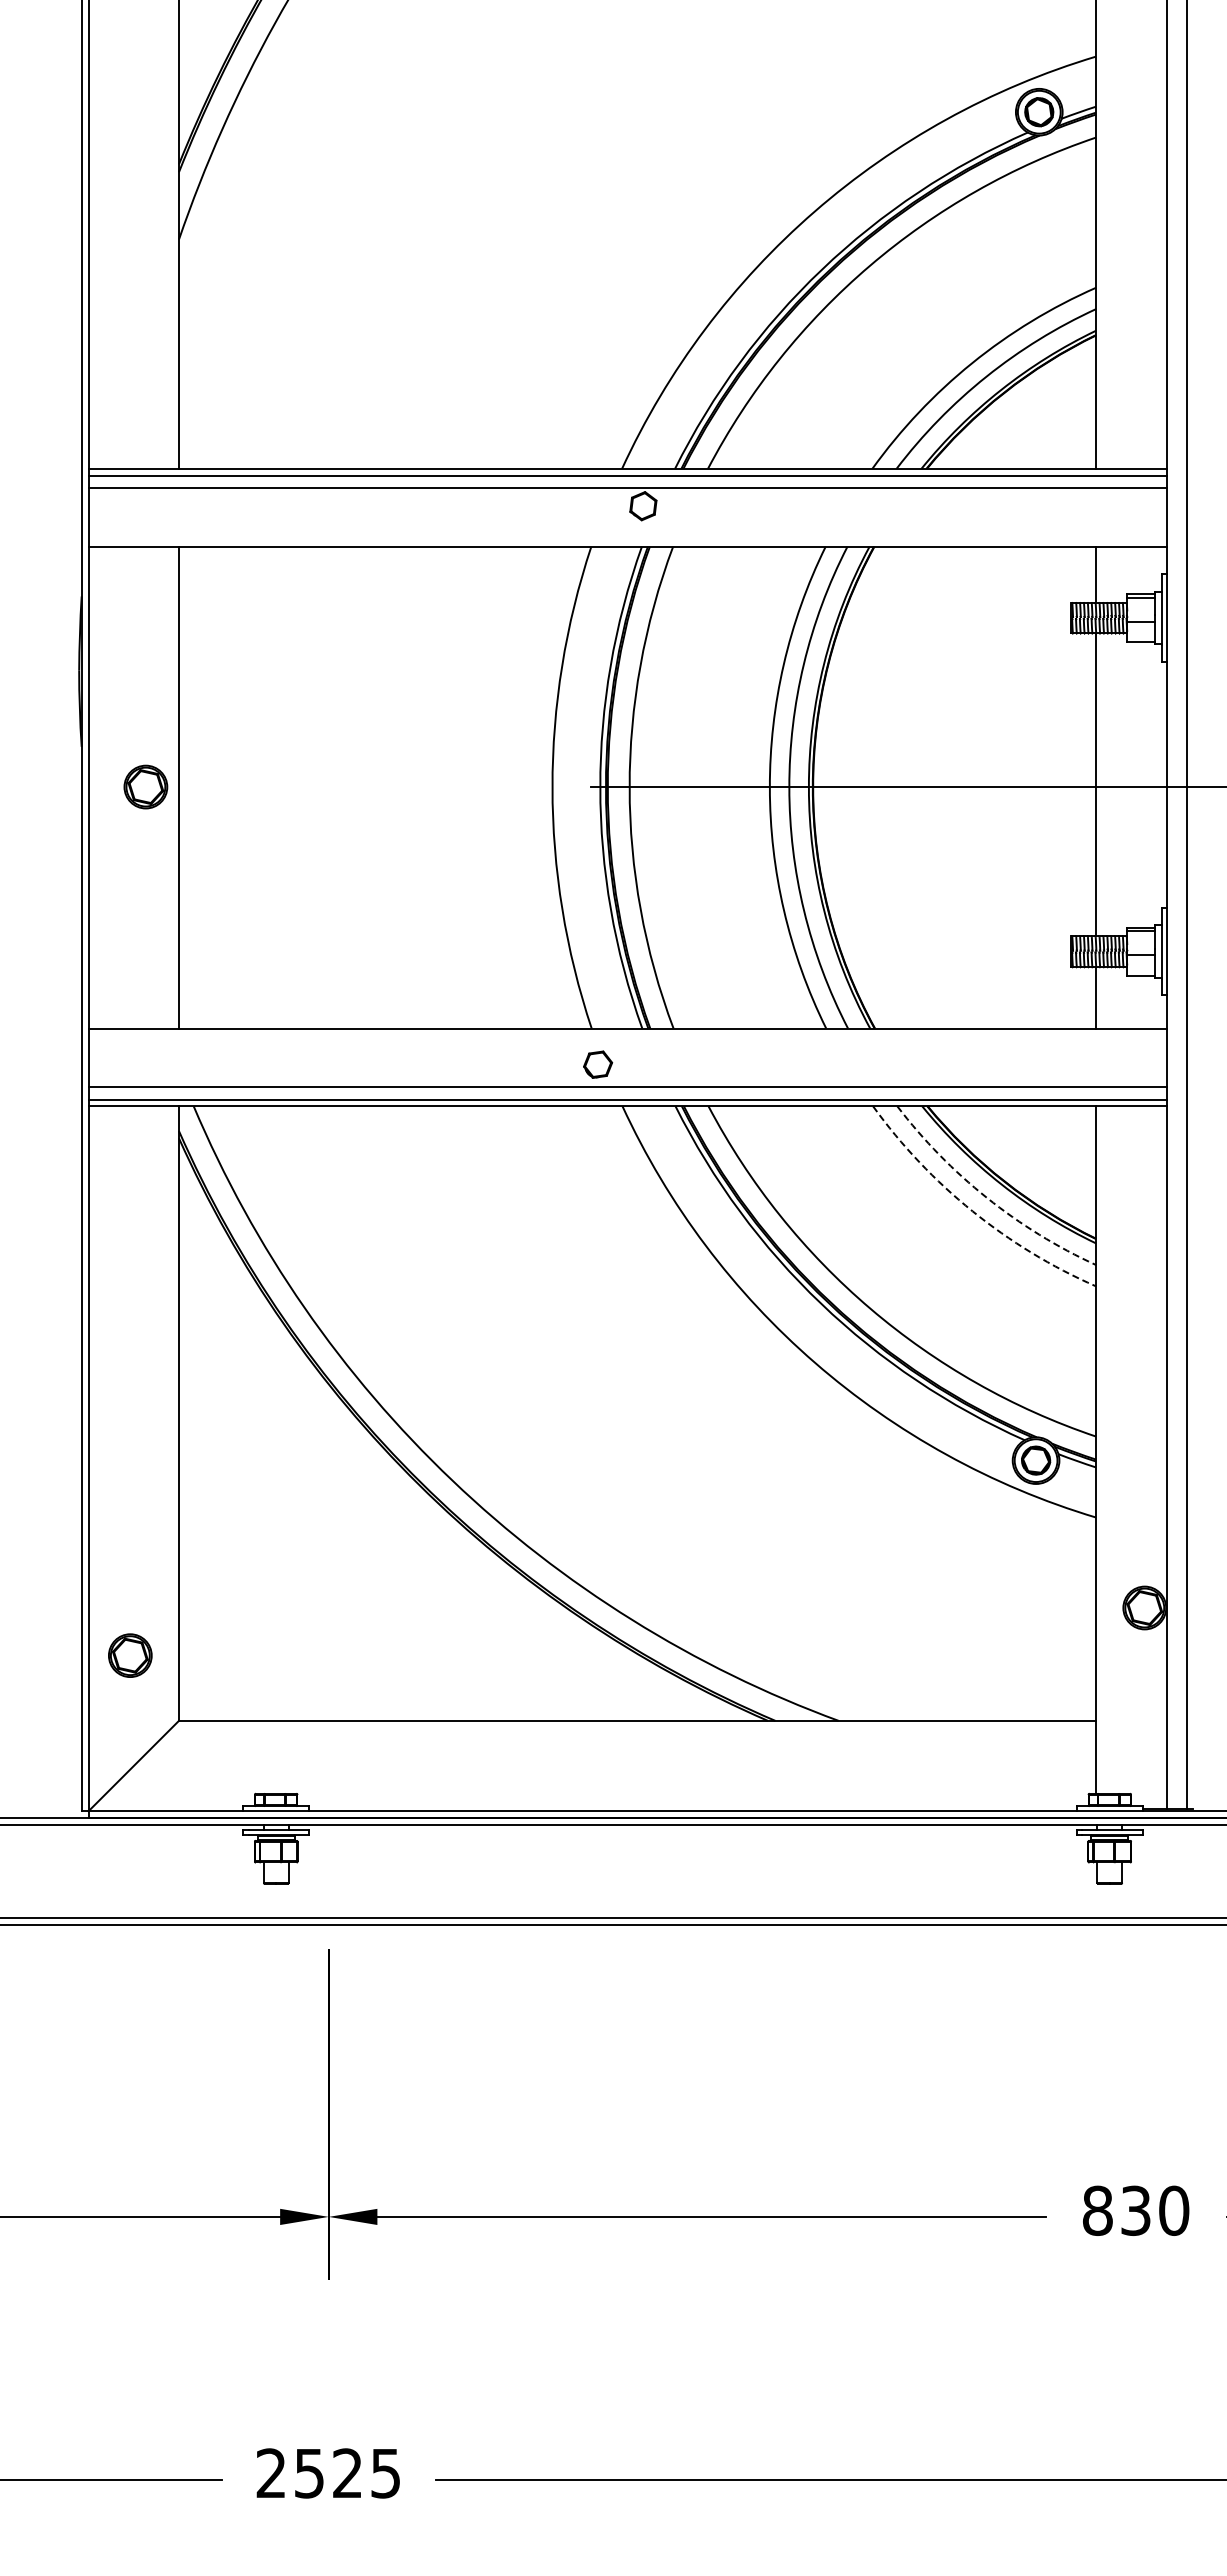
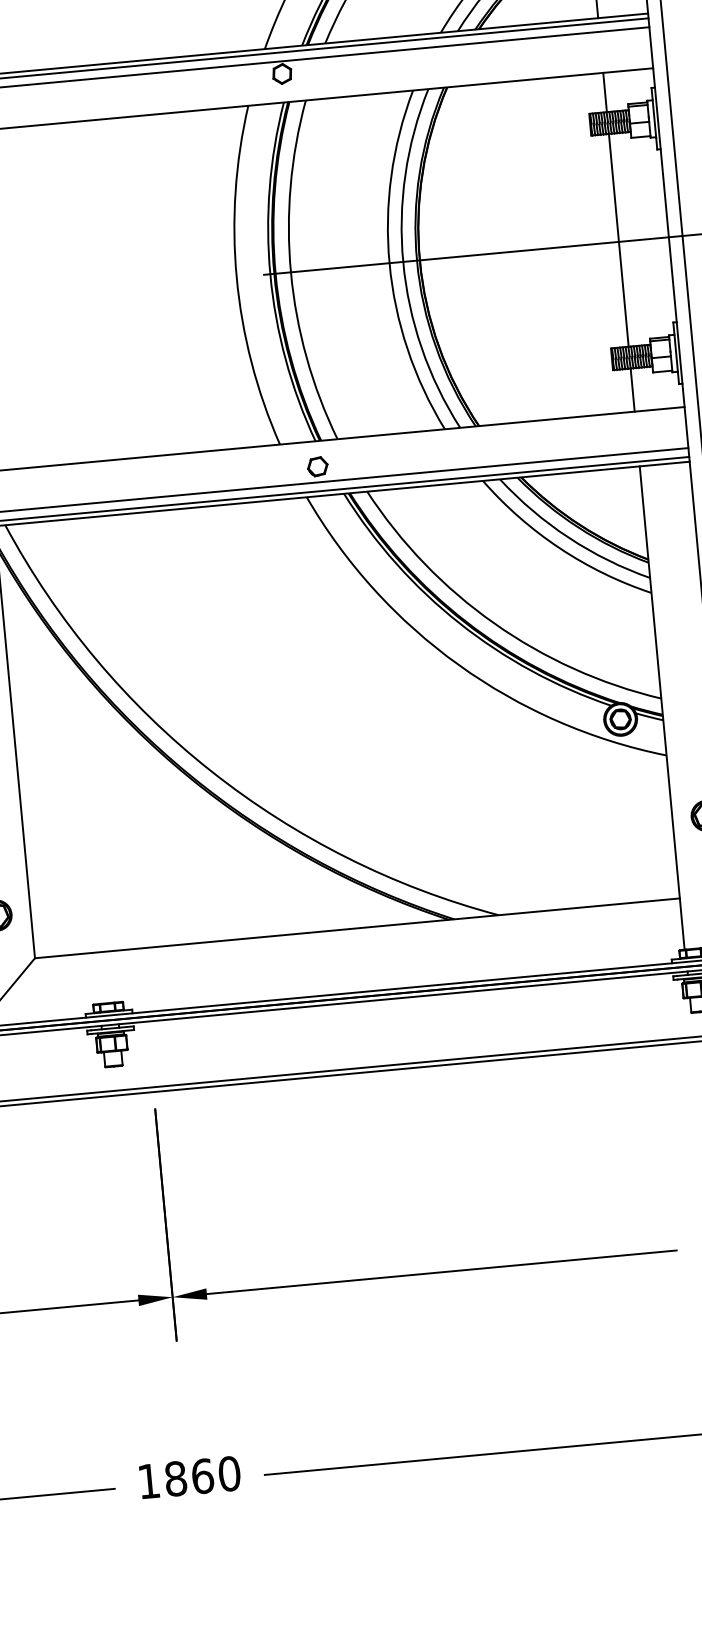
part: (598, 1064) -> (318, 466), moved
arc: (987, 1197) -> (569, 537), dashed -> solid
arc: (972, 1211) -> (559, 548), dashed -> solid
text: (328, 2473) -> (189, 1477), 2525 -> 1860

